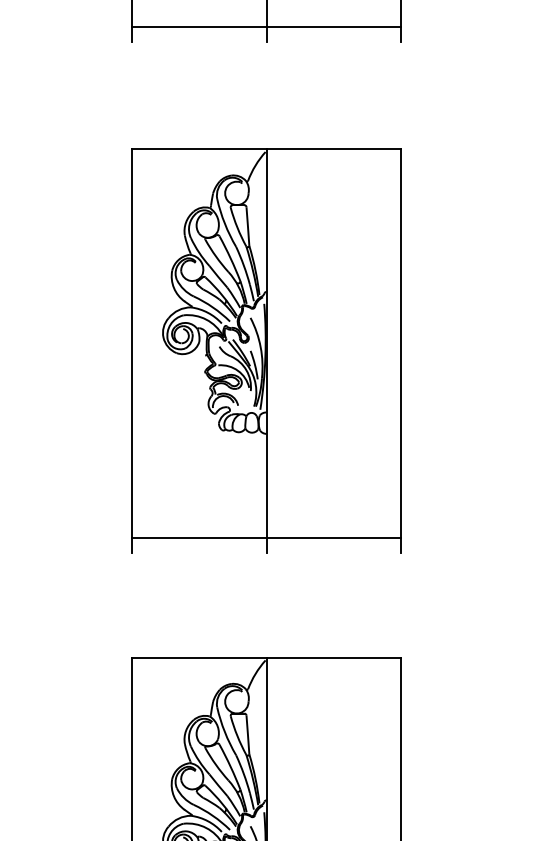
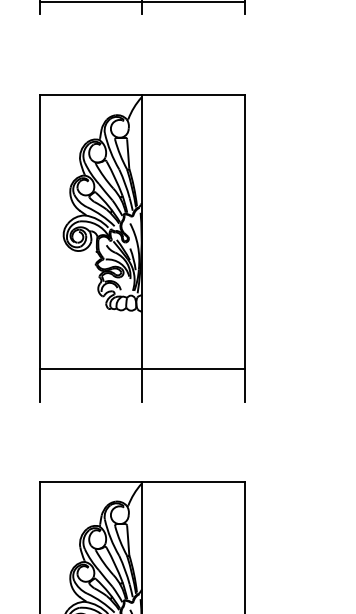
line: (266, 538) -> (142, 369), moved

